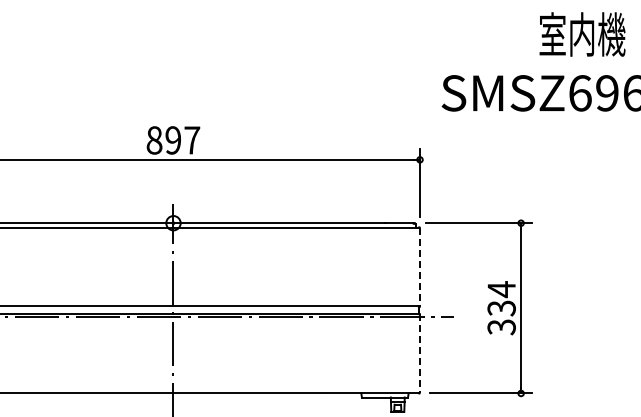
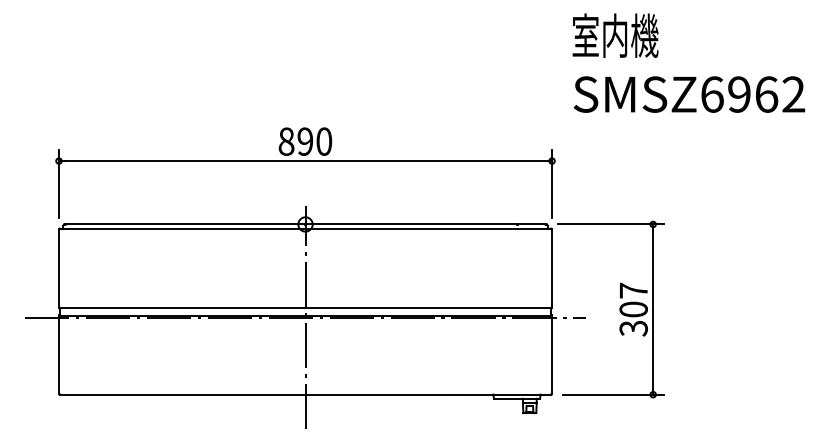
text: (582, 34) -> (615, 35), moved
text: (192, 140) -> (324, 141), 897 -> 890
line: (420, 268) -> (552, 269), dashed -> solid
text: (501, 298) -> (633, 299), 334 -> 307
line: (420, 354) -> (552, 355), dashed -> solid

